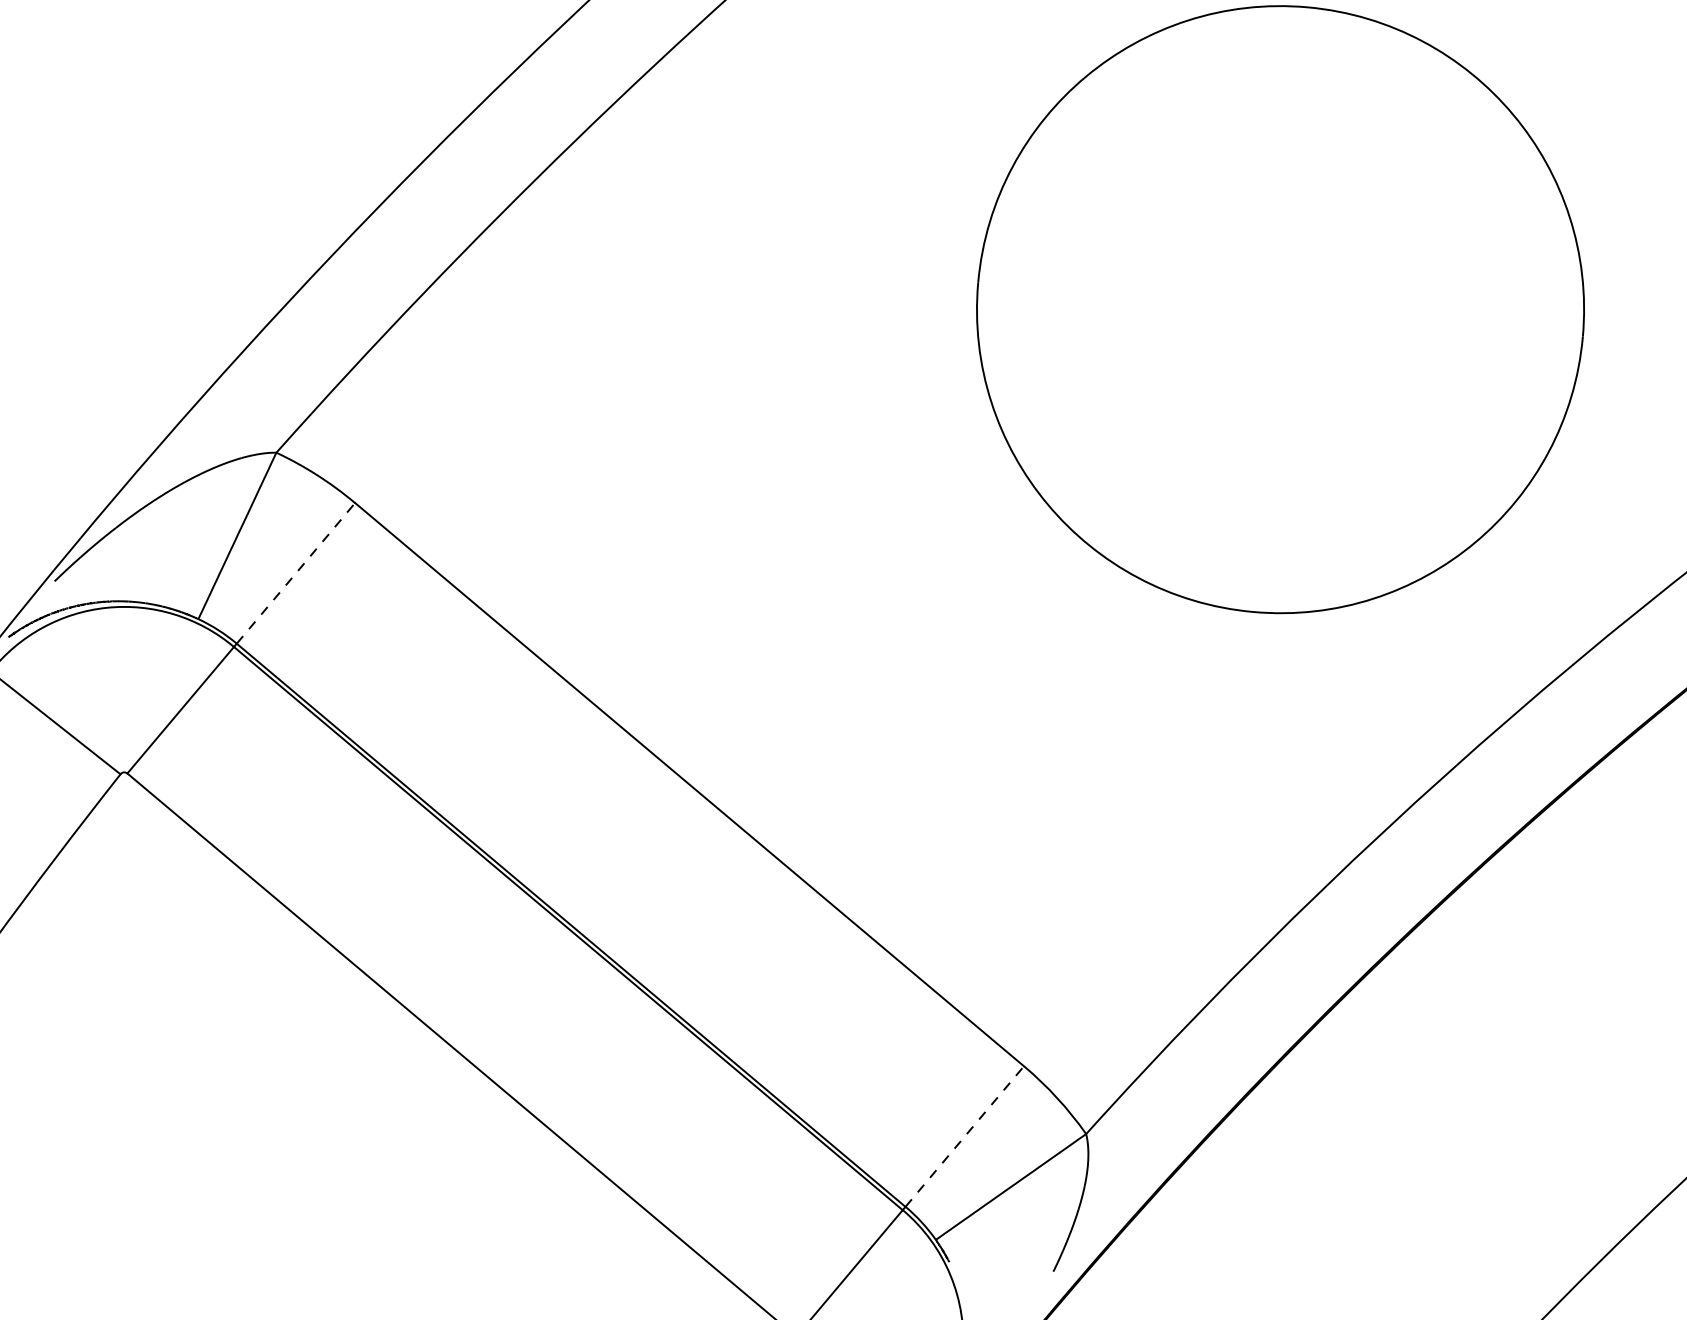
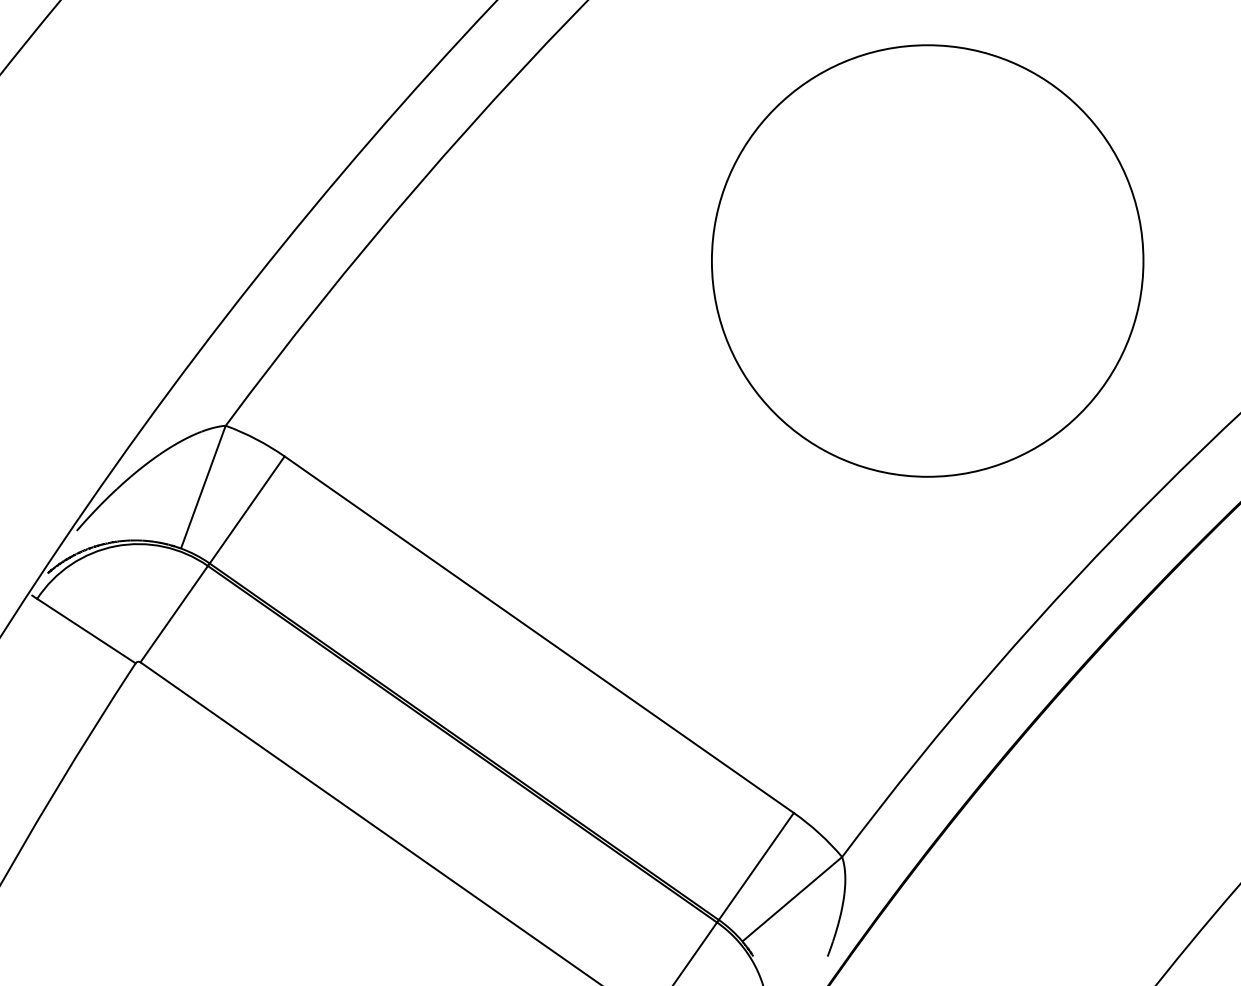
line: (296, 572) -> (247, 509), dashed -> solid
line: (964, 1136) -> (756, 866), dashed -> solid

